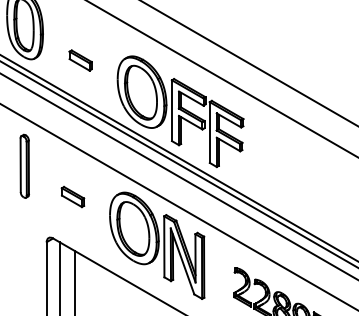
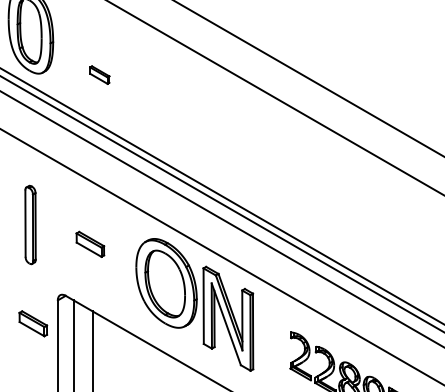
part: (80, 60) -> (99, 75), size x0.7
part: (180, 111) -> (223, 138), removed
part: (24, 165) -> (30, 223), moved
part: (26, 260) -> (32, 323), added

